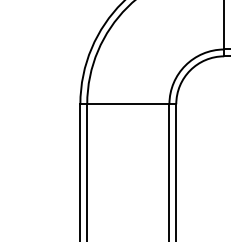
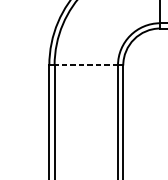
line: (127, 104) -> (85, 65), solid -> dashed

